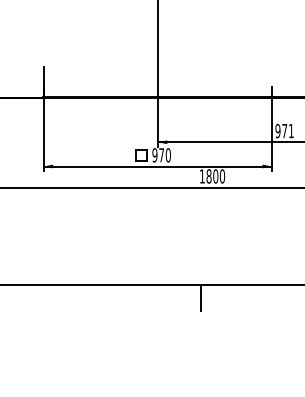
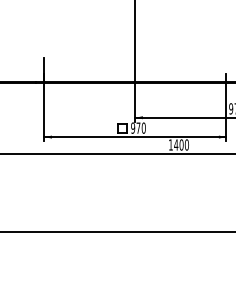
text: (208, 176) -> (175, 145), 1800 -> 1400
line: (200, 297) -> (169, 241), removed

